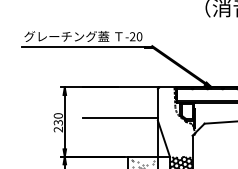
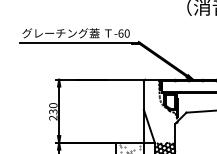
text: (132, 36) -> (120, 33), -20 -> -60
line: (119, 117) -> (108, 107), removed

